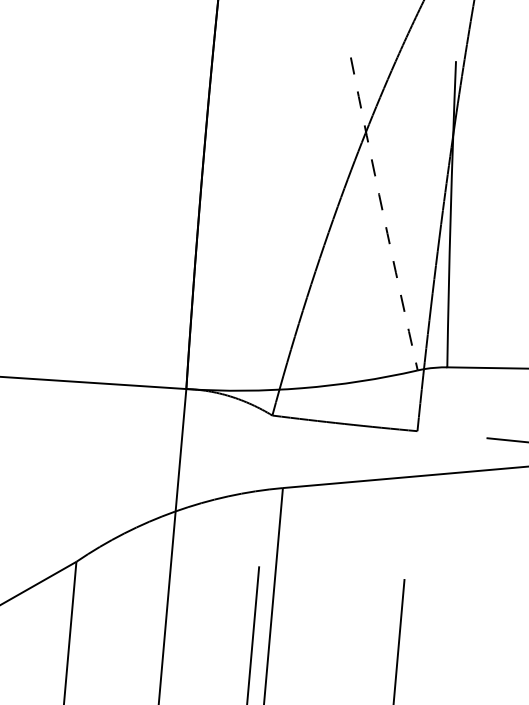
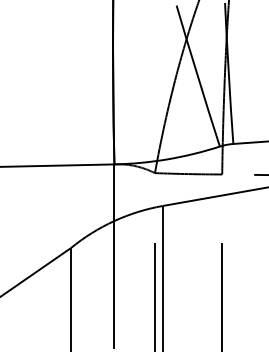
arc: (382, 214) -> (197, 76), dashed -> solid

